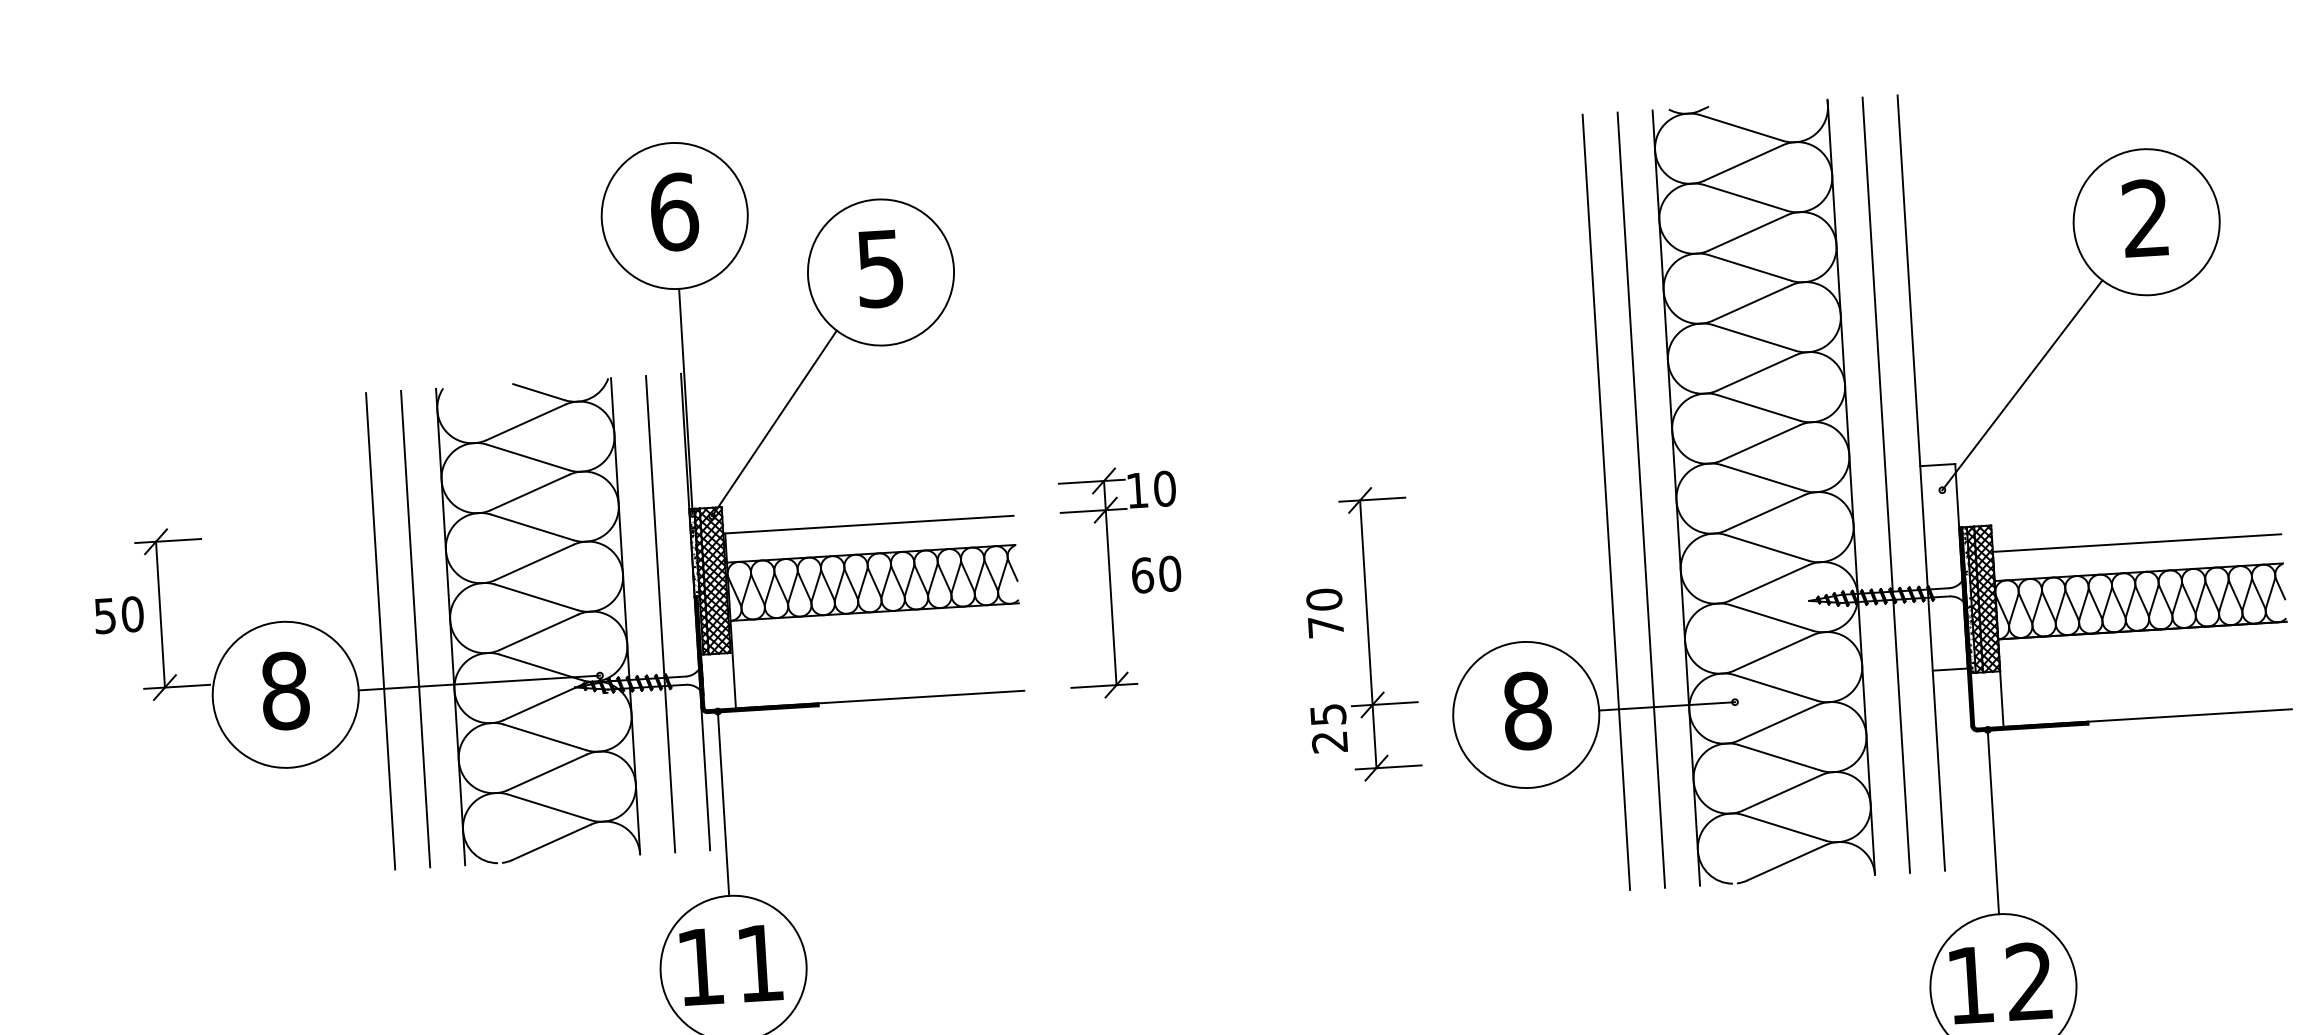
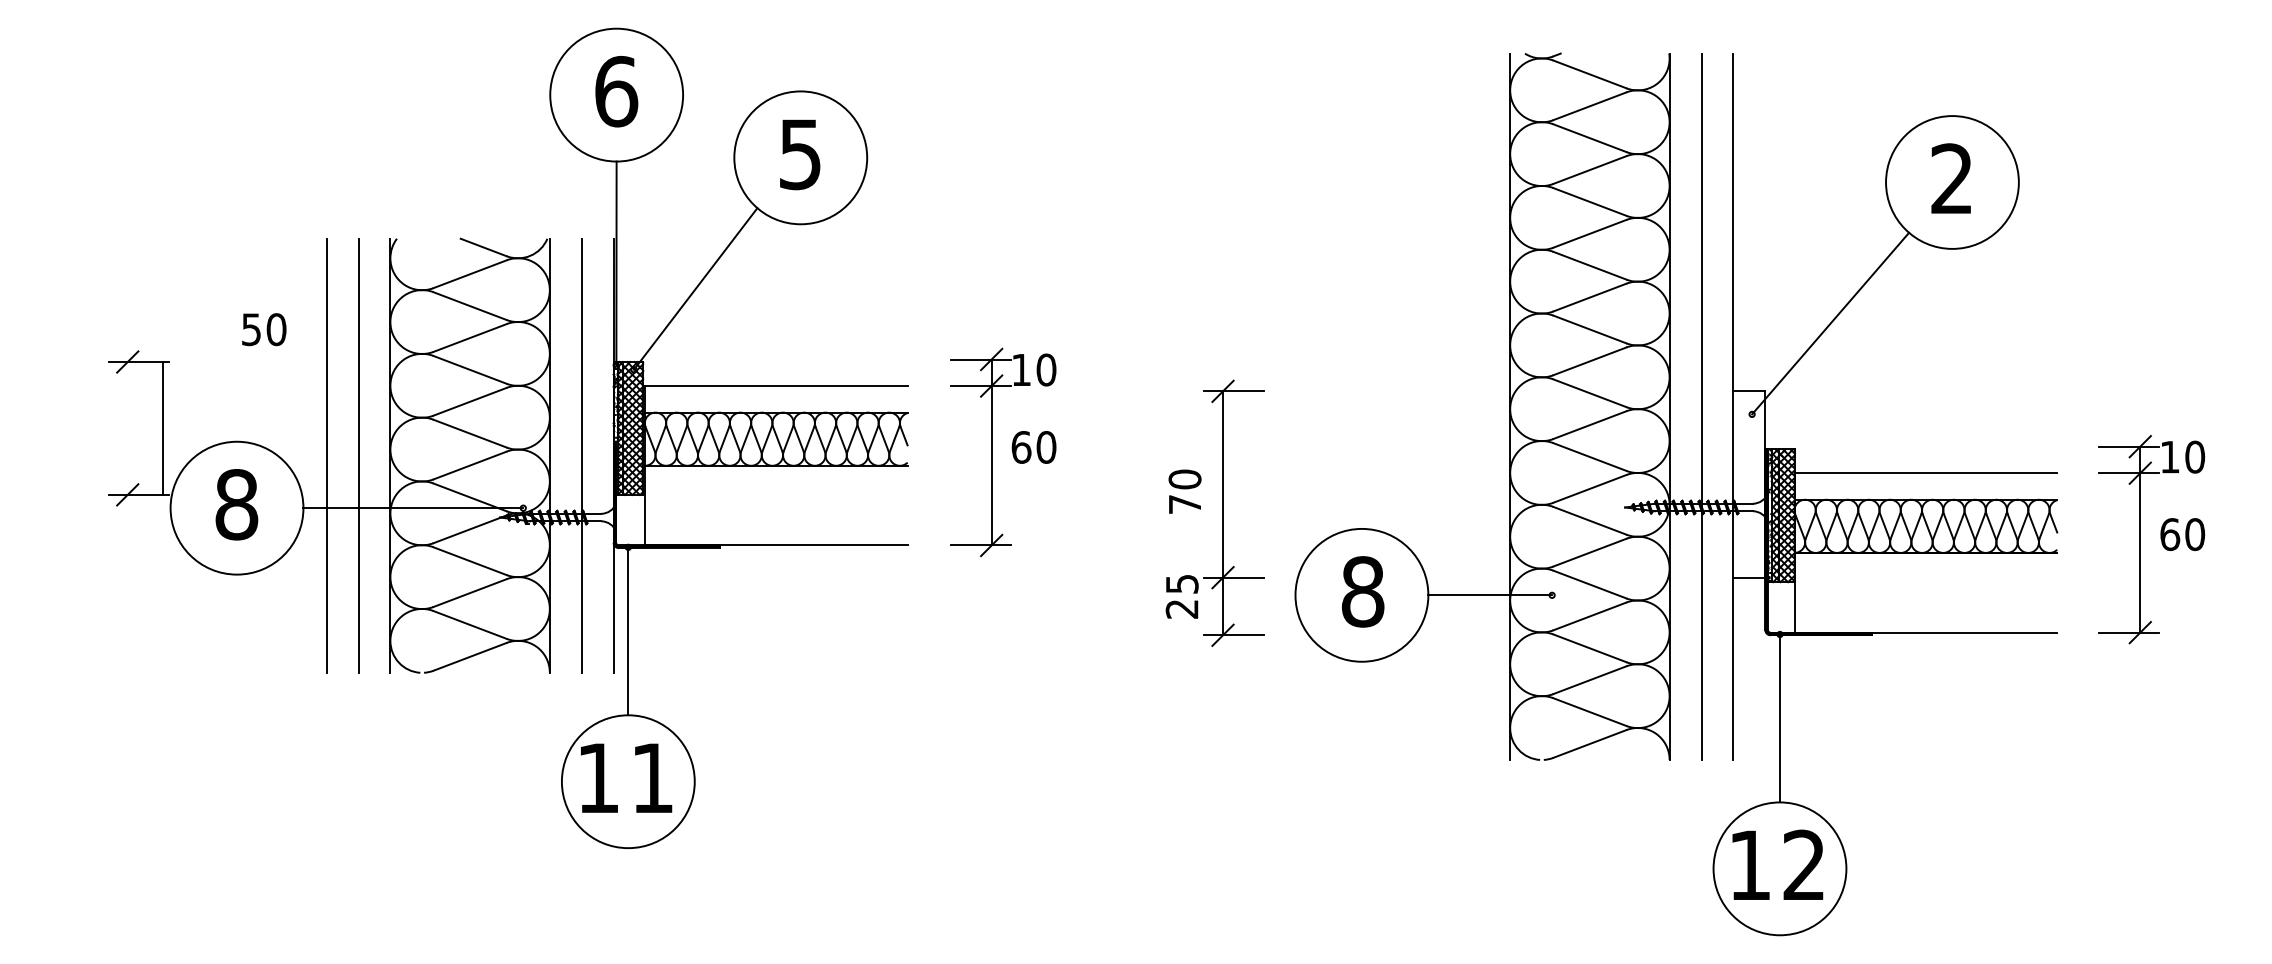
line: (1641, 499) -> (1478, 406), removed
line: (1606, 502) -> (1446, 406), removed
line: (160, 614) -> (162, 428), moved
text: (119, 615) -> (264, 329), moved

